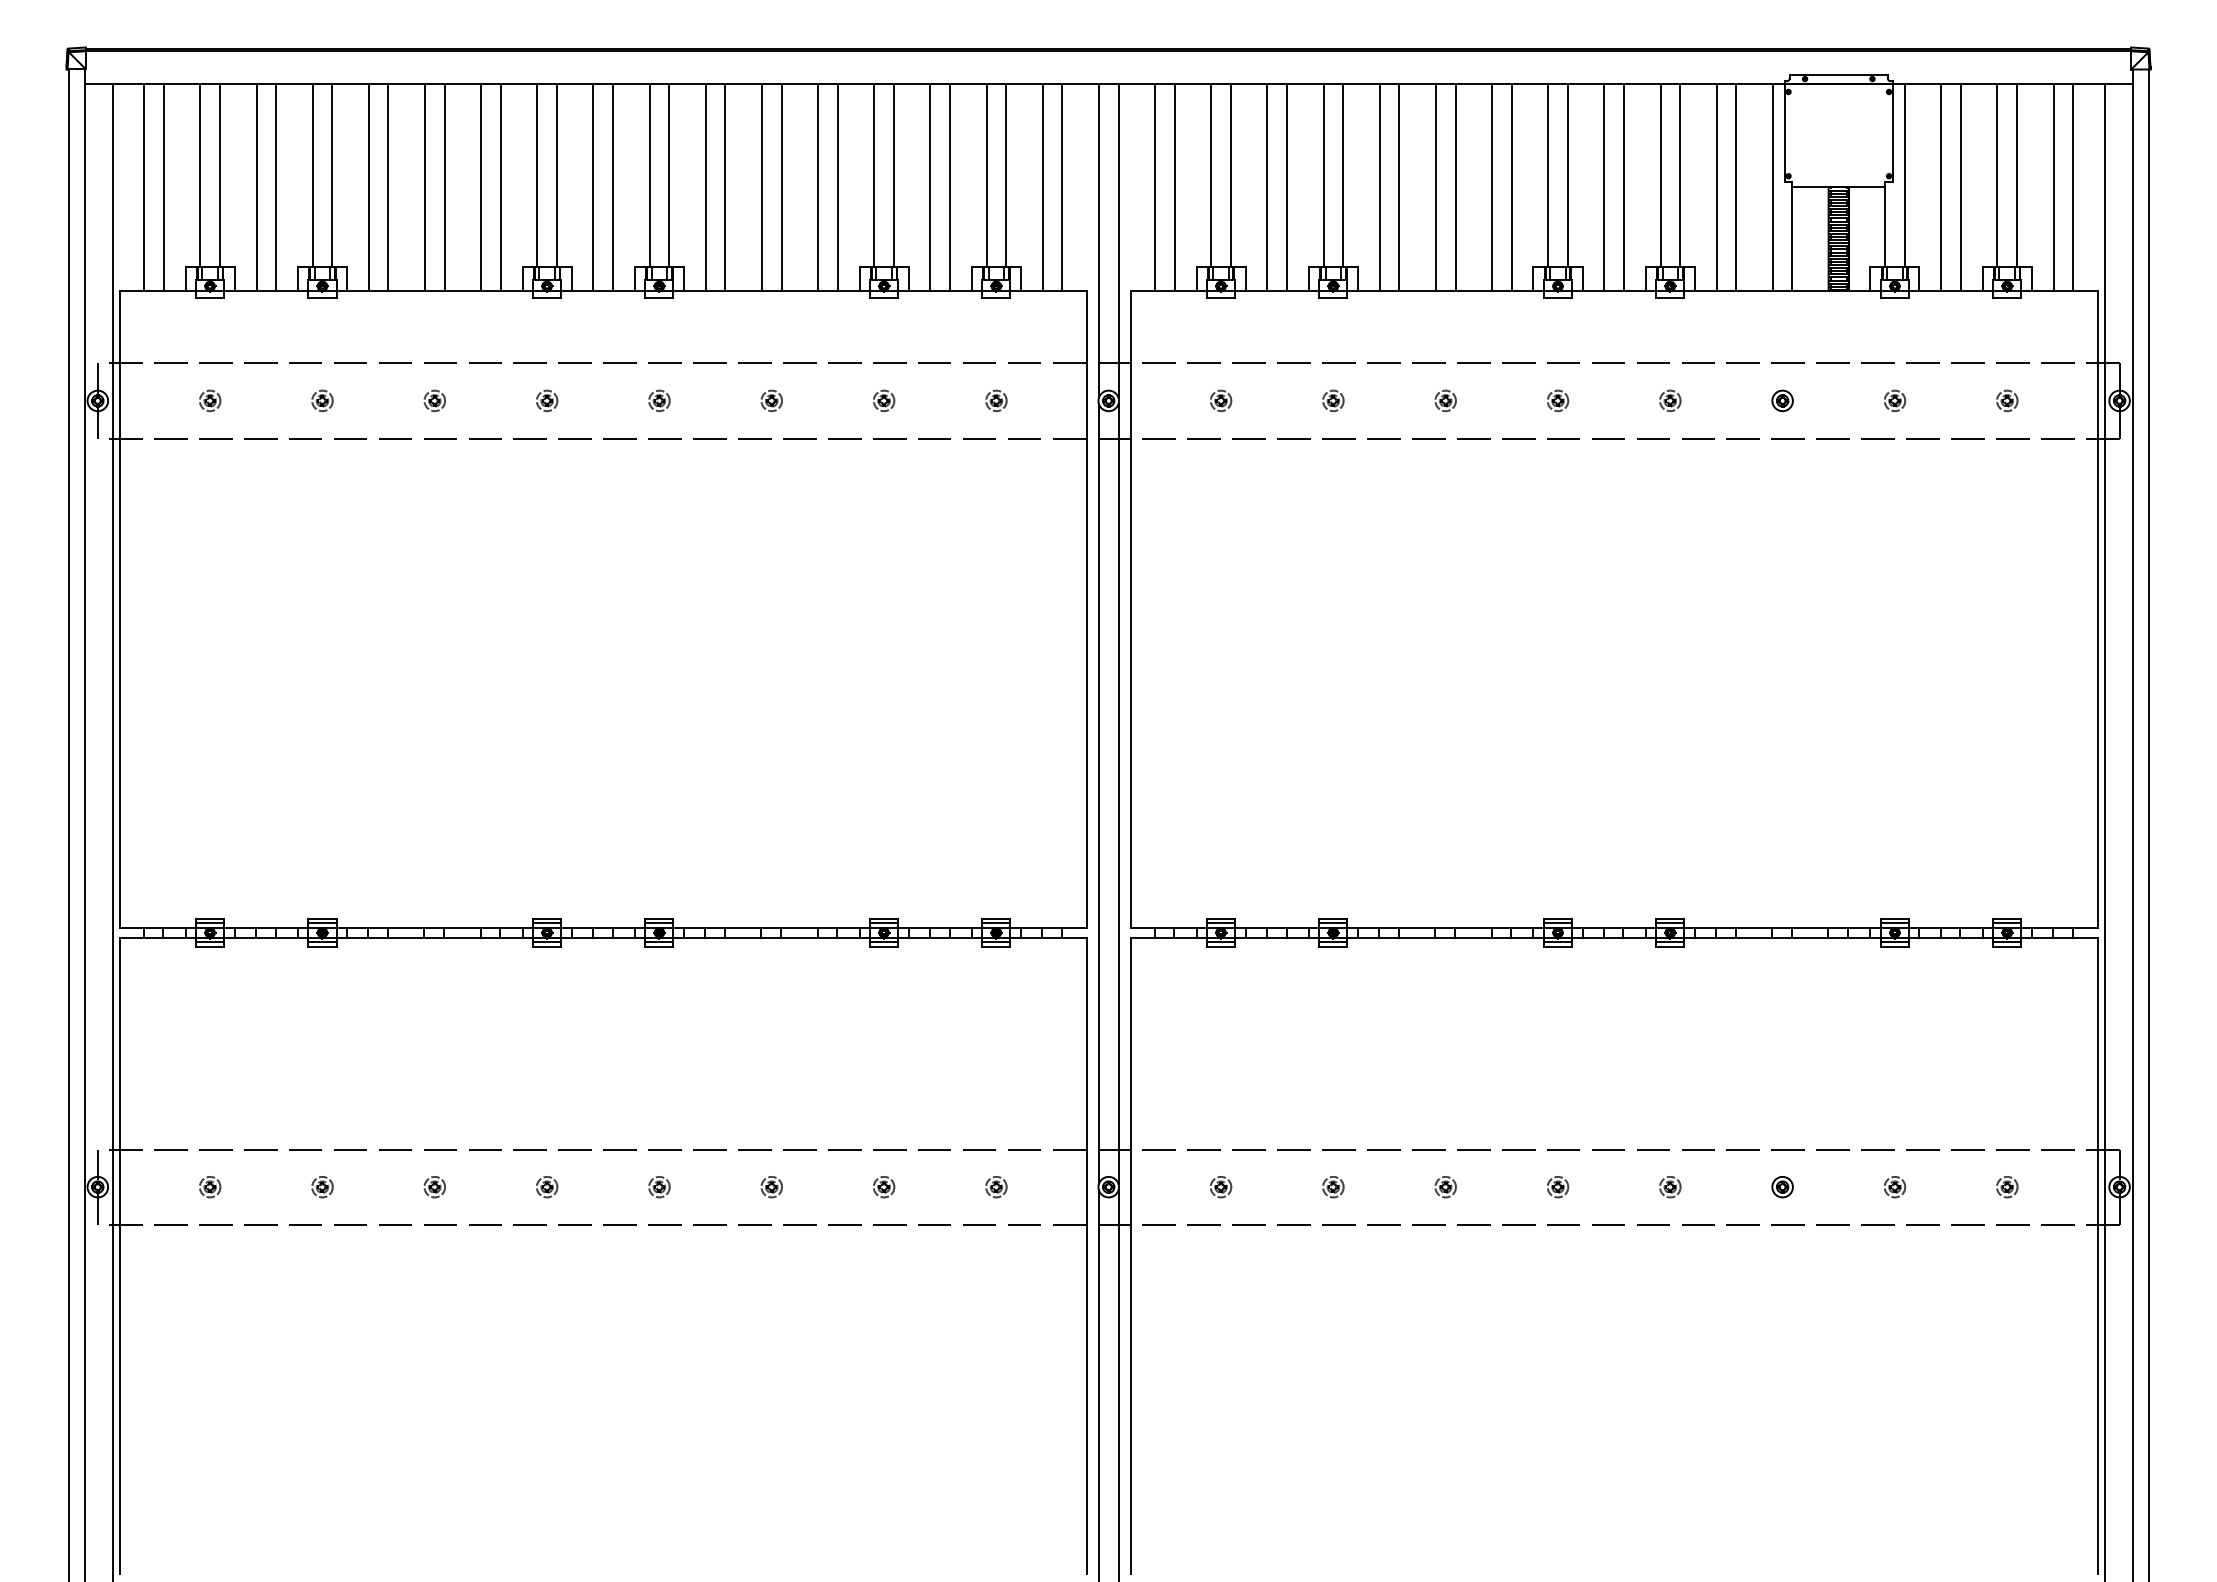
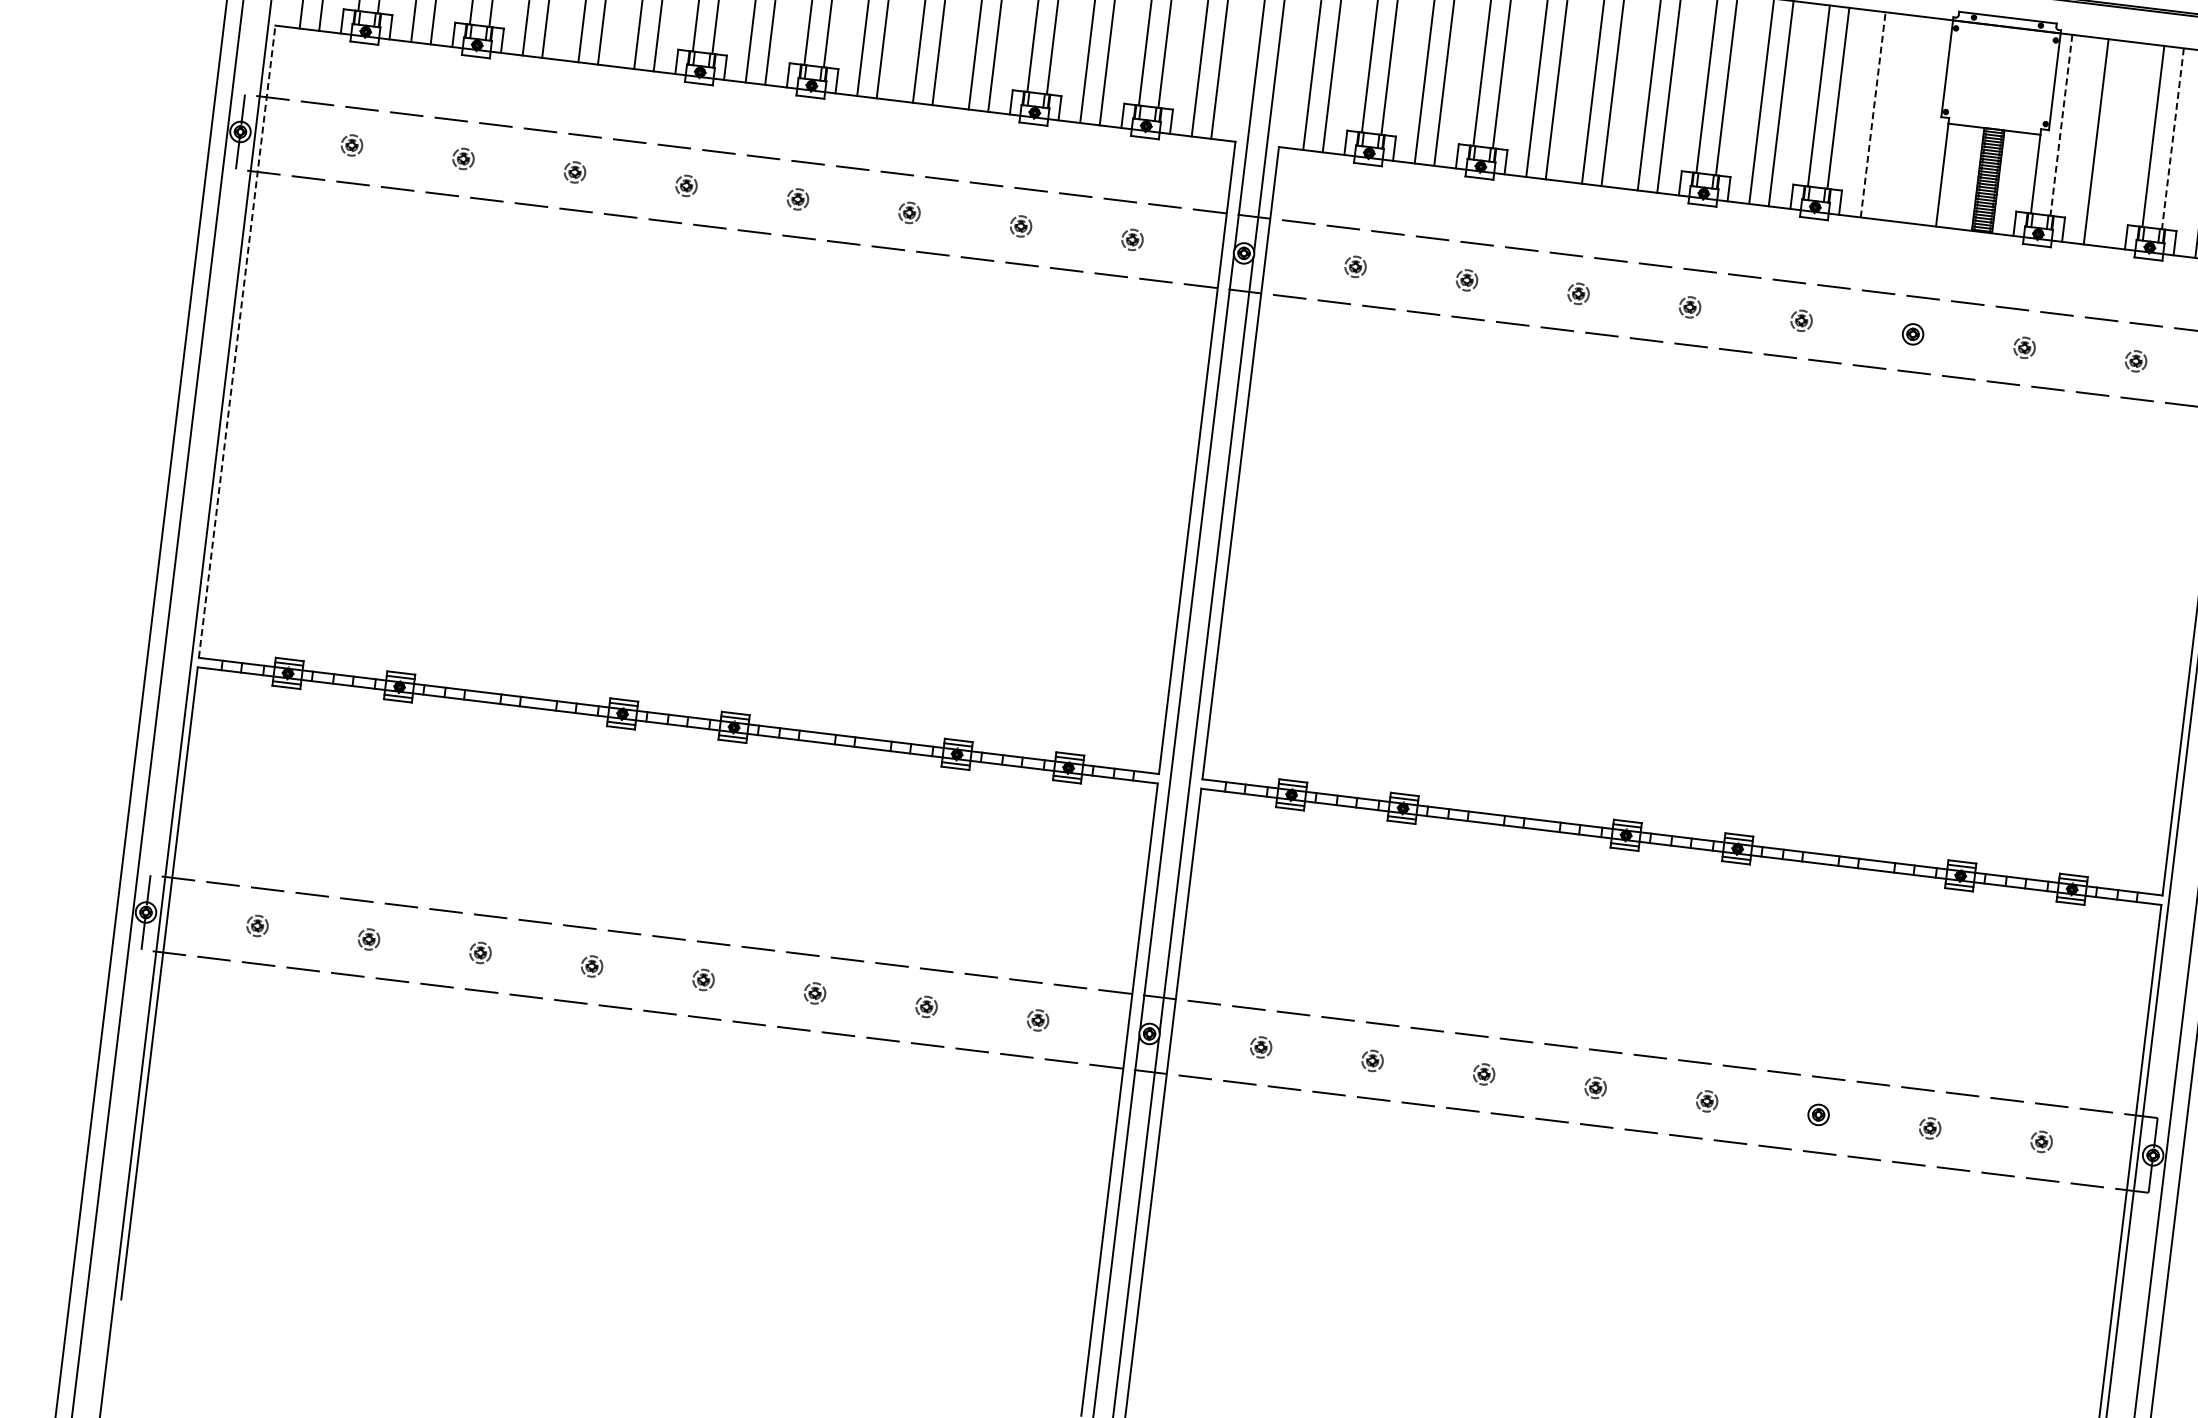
line: (1904, 176) -> (2061, 126), solid -> dashed
line: (2017, 176) -> (2173, 139), solid -> dashed
line: (1716, 187) -> (1873, 114), solid -> dashed
line: (1736, 187) -> (1892, 116), removed
line: (1772, 187) -> (1928, 121), removed
line: (1960, 187) -> (2115, 143), removed
line: (119, 609) -> (236, 341), solid -> dashed

